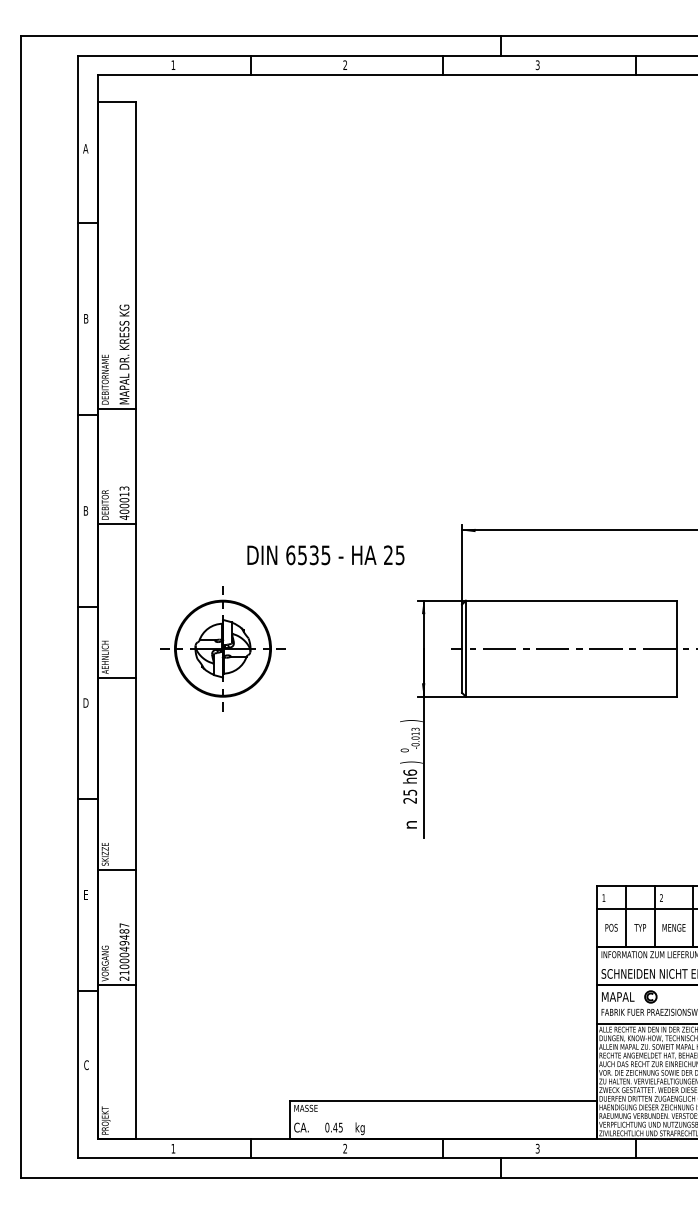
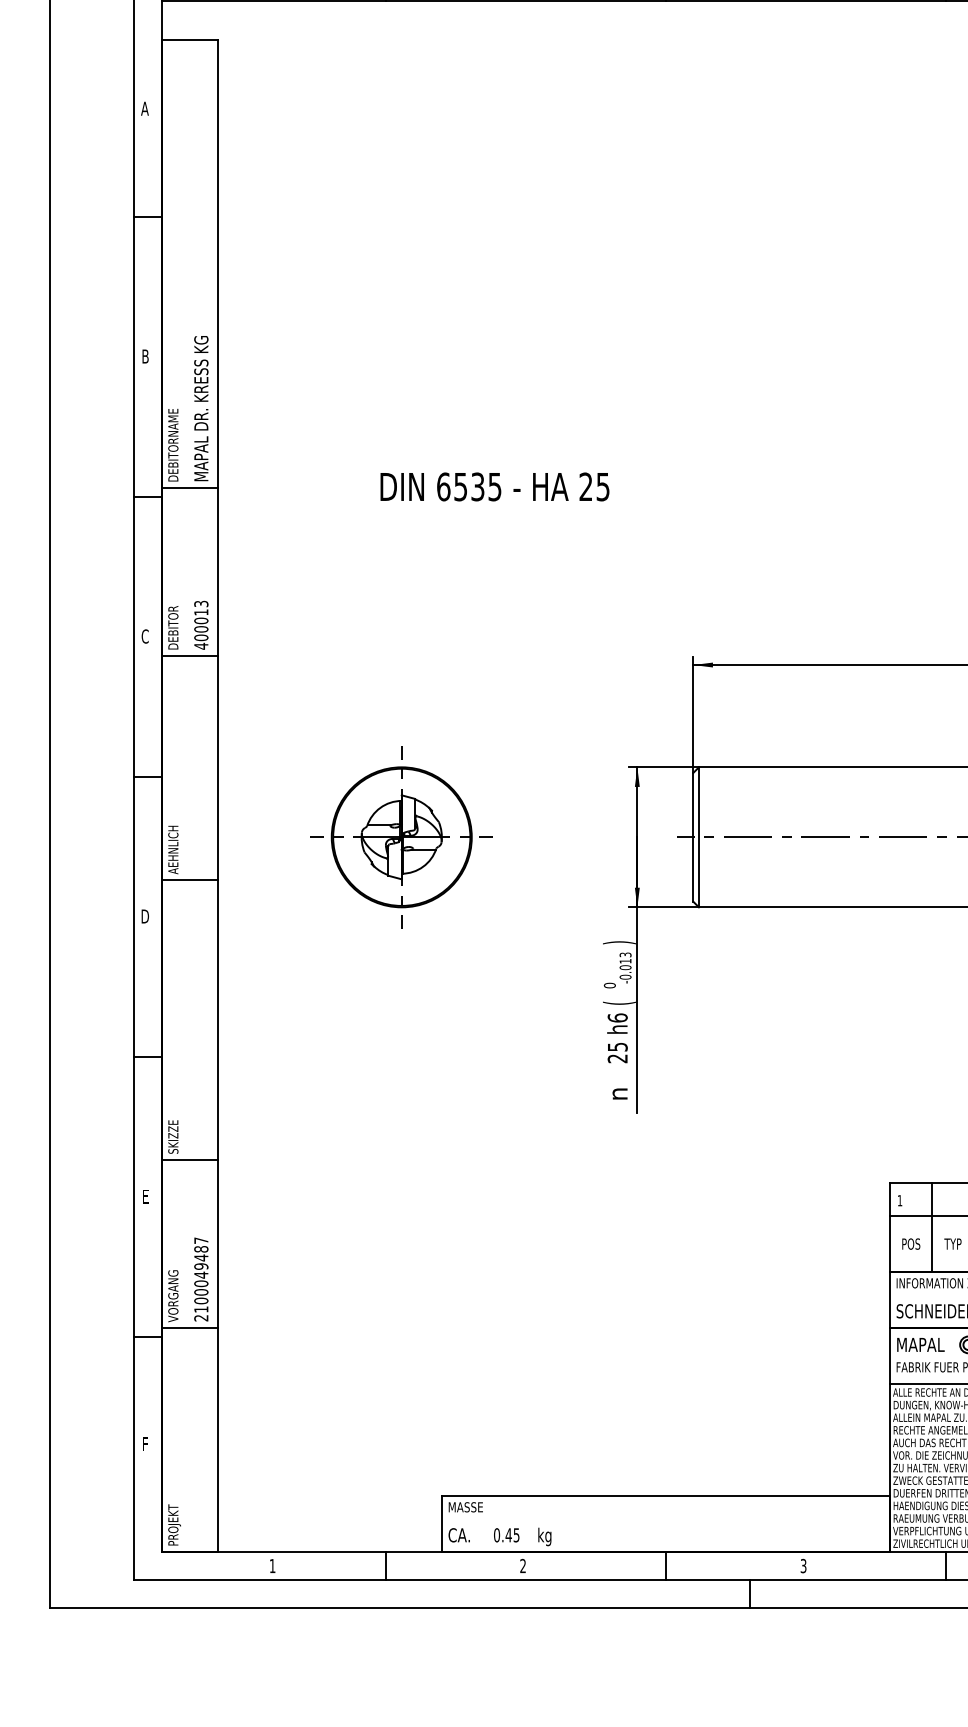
text: (85, 510) -> (144, 635), B -> C
text: (325, 555) -> (494, 487), moved
part: (222, 648) -> (401, 837), moved
text: (411, 762) -> (619, 1003), ) -> (
text: (86, 1065) -> (145, 1444), C -> F

